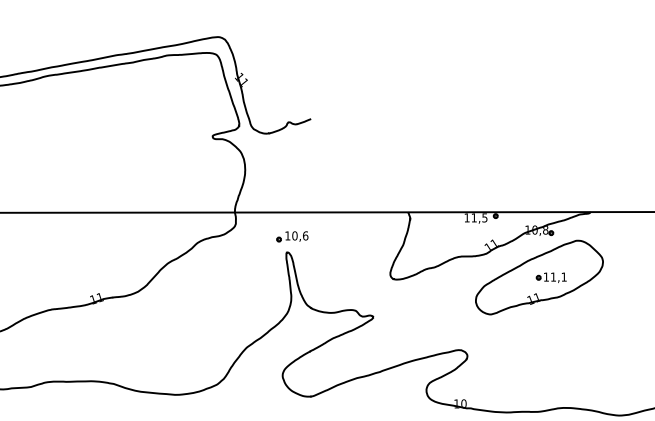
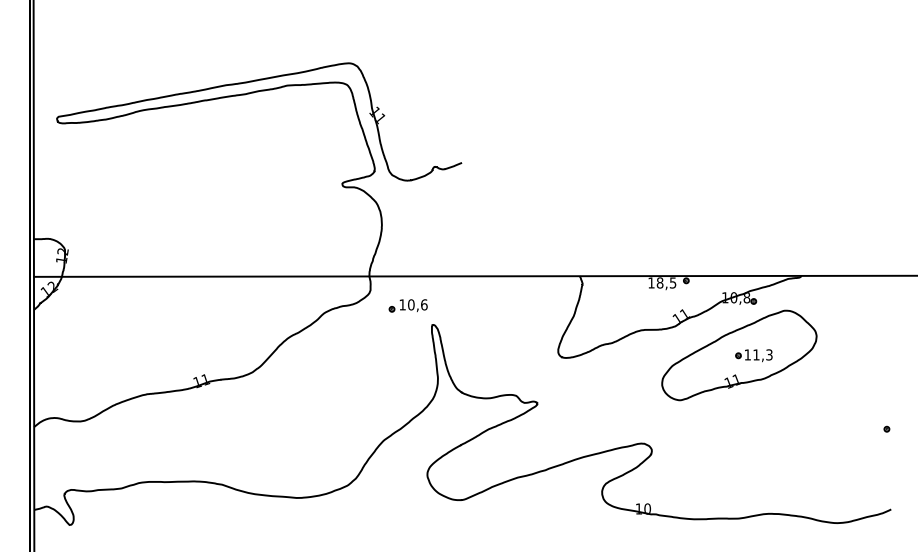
text: (473, 217) -> (659, 282), 11,5 -> 18,5
part: (291, 236) -> (407, 305), moved
text: (564, 276) -> (769, 354), 11,1 -> 11,3

